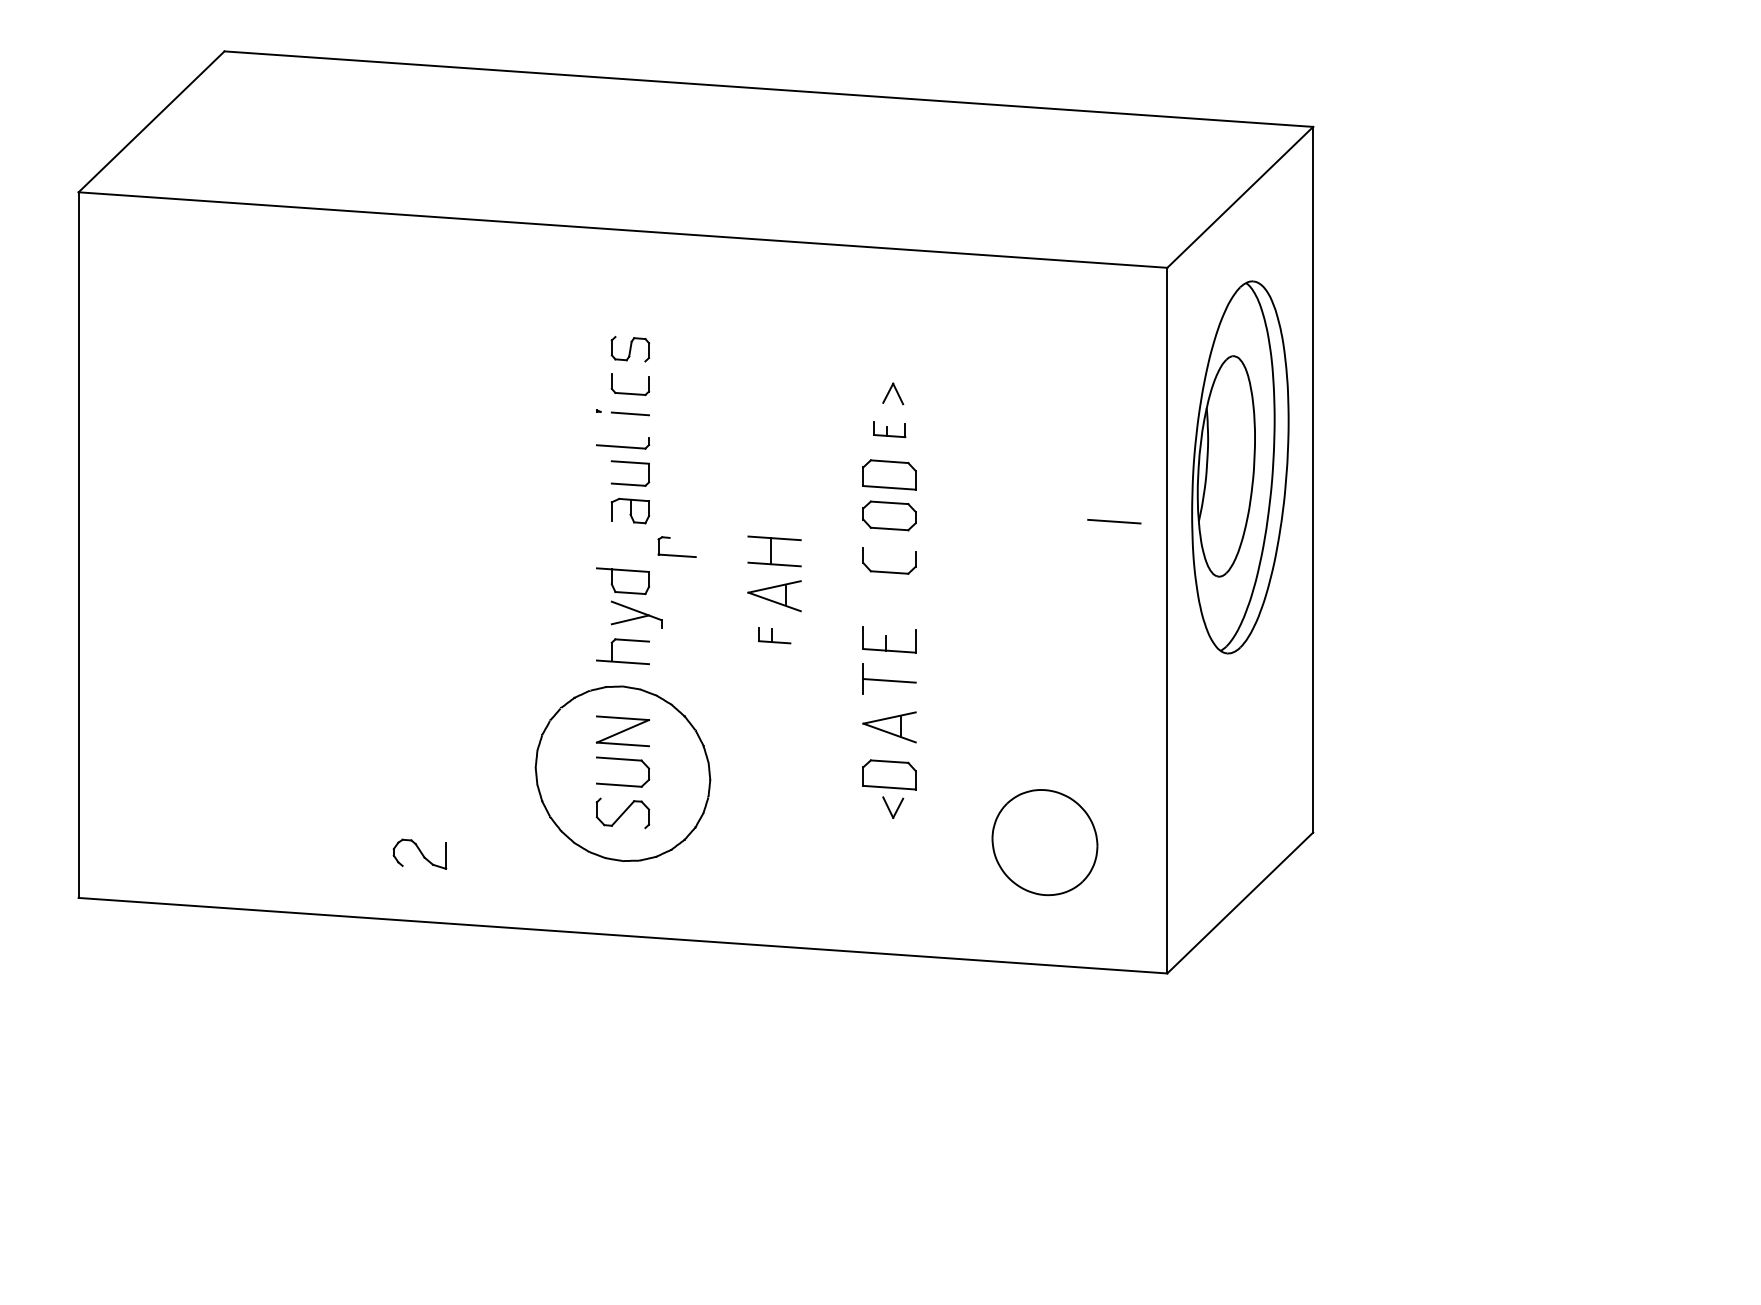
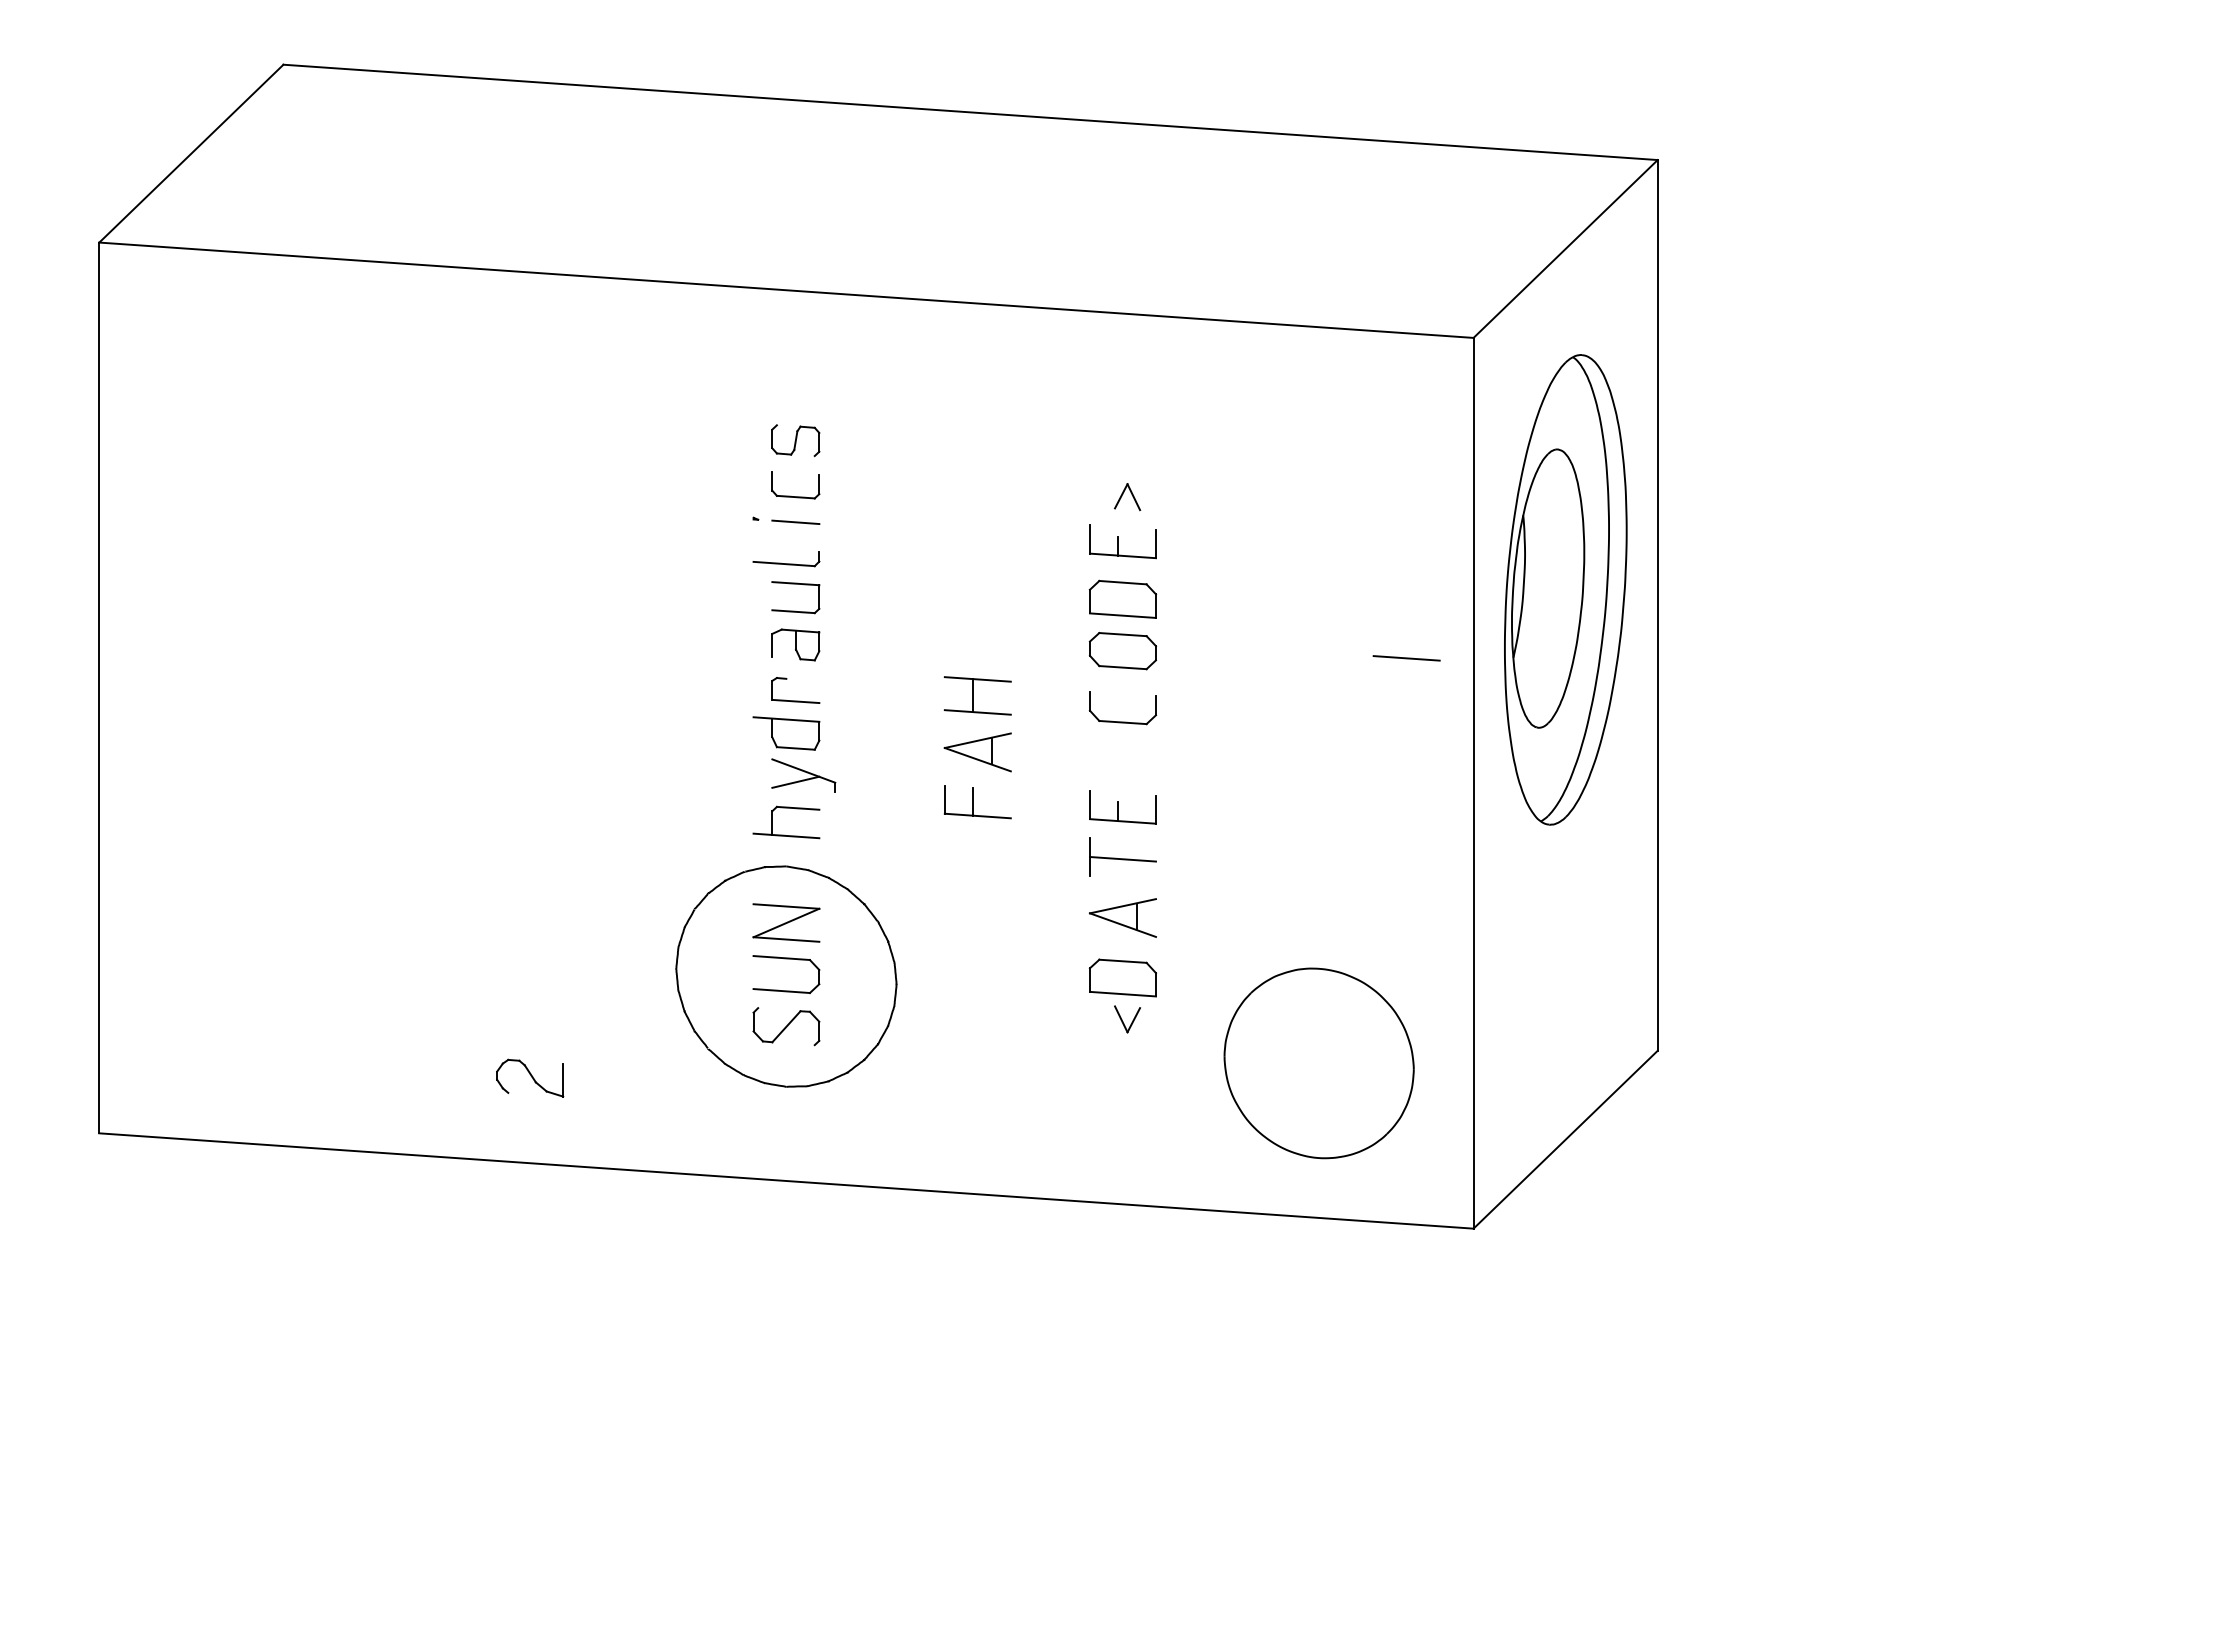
part: (889, 429) -> (1122, 541), size x1.67
part: (676, 555) -> (795, 700), moved
part: (774, 635) -> (977, 802), size x1.67
part: (1044, 842) -> (1318, 1063), size x1.43

